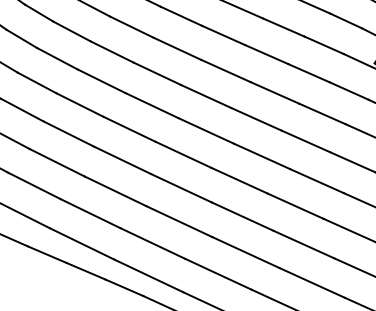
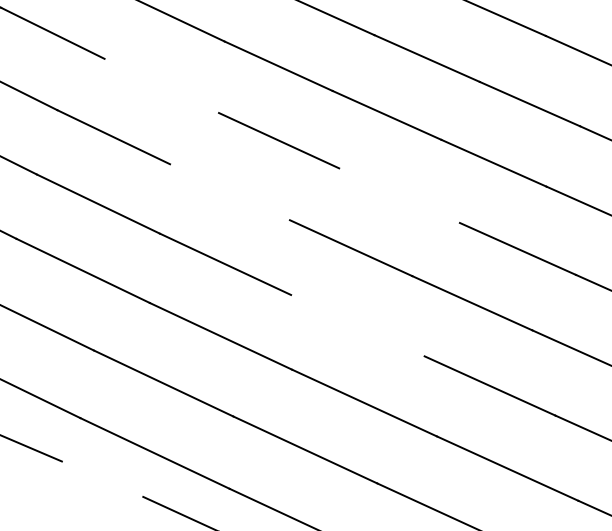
line: (151, 105) -> (160, 85), removed
line: (183, 154) -> (229, 191), removed
line: (262, 156) -> (400, 195), removed
line: (242, 216) -> (357, 325), removed
line: (124, 287) -> (102, 478), removed

